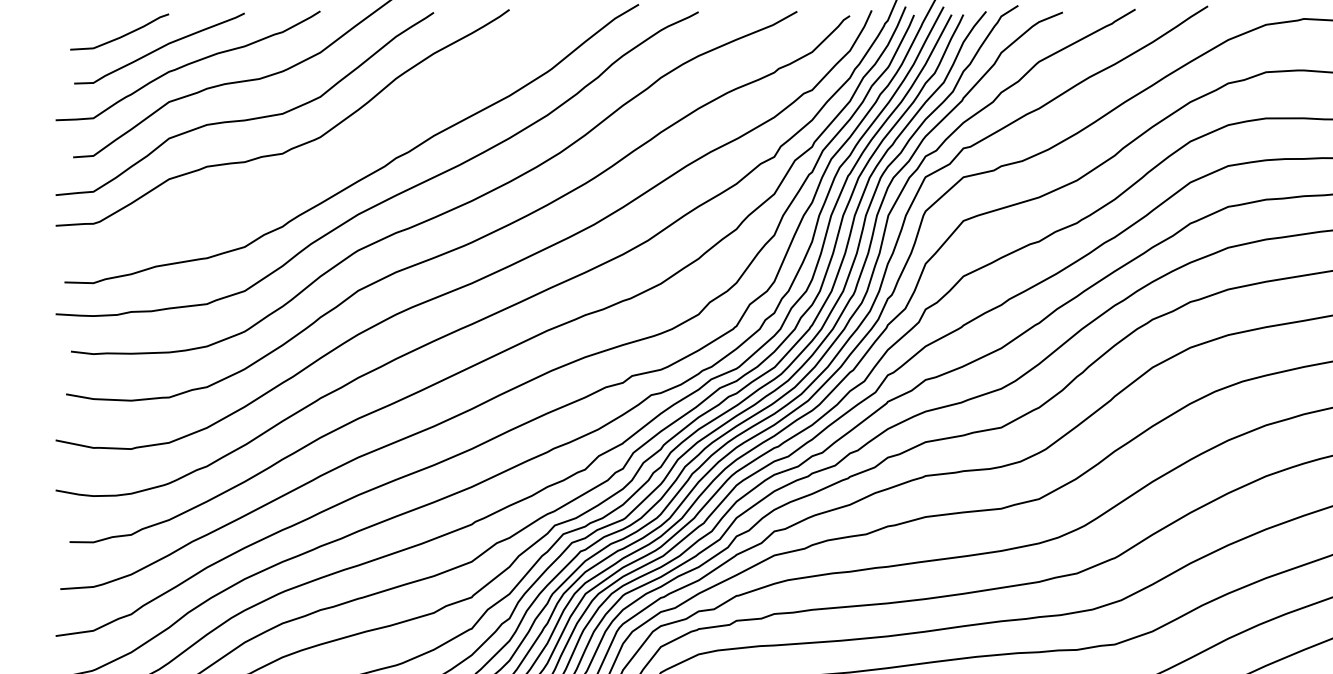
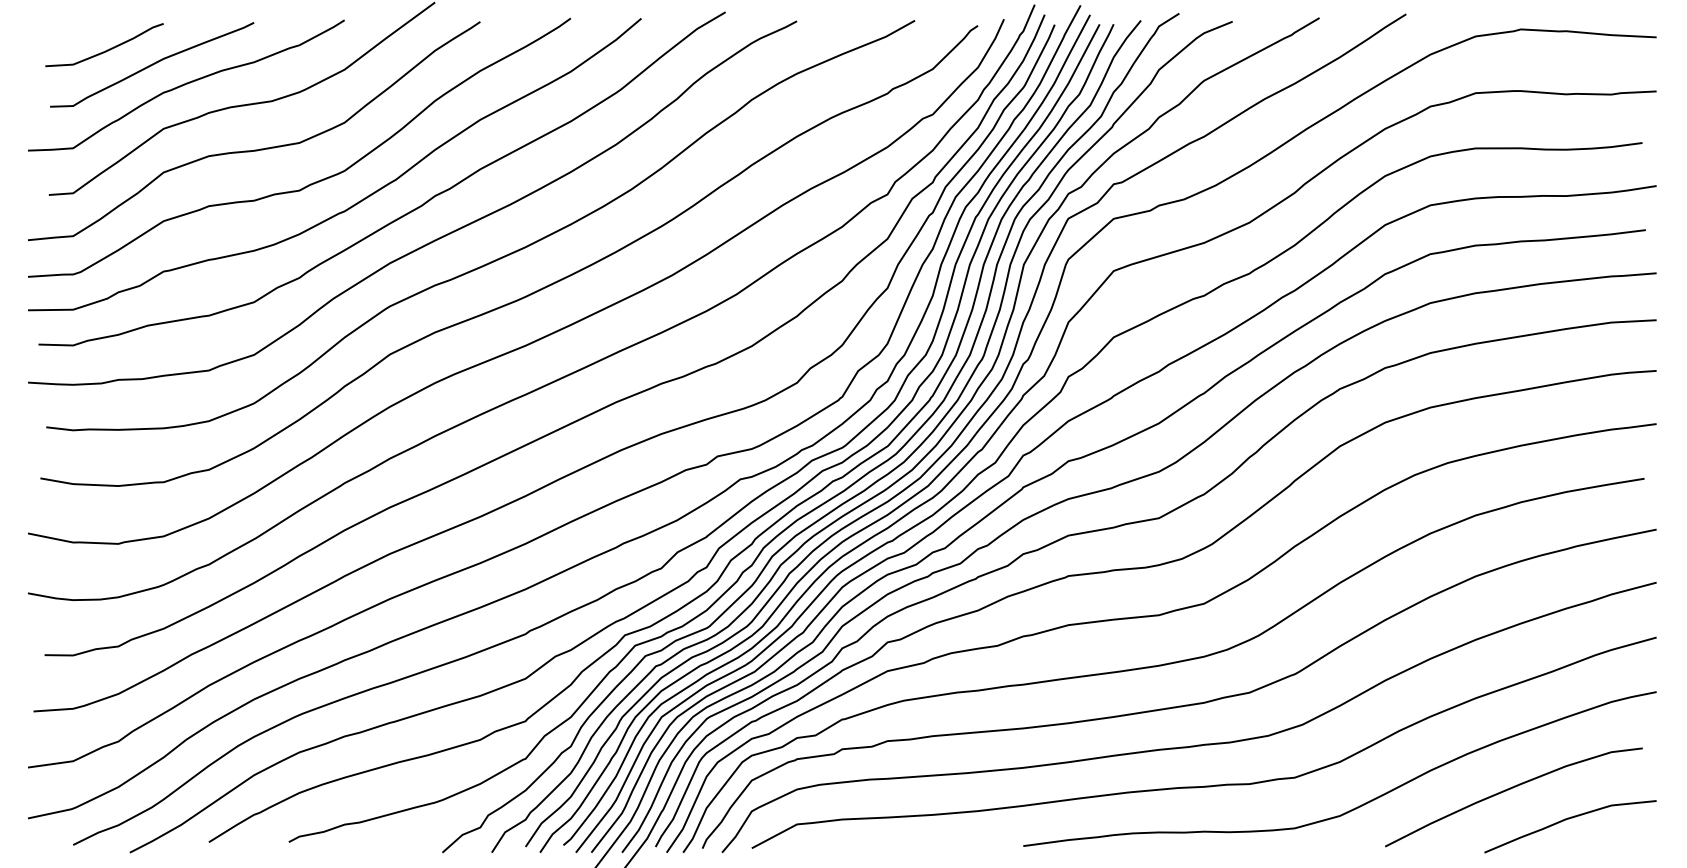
curve: (330, 163) -> (356, 202), added

